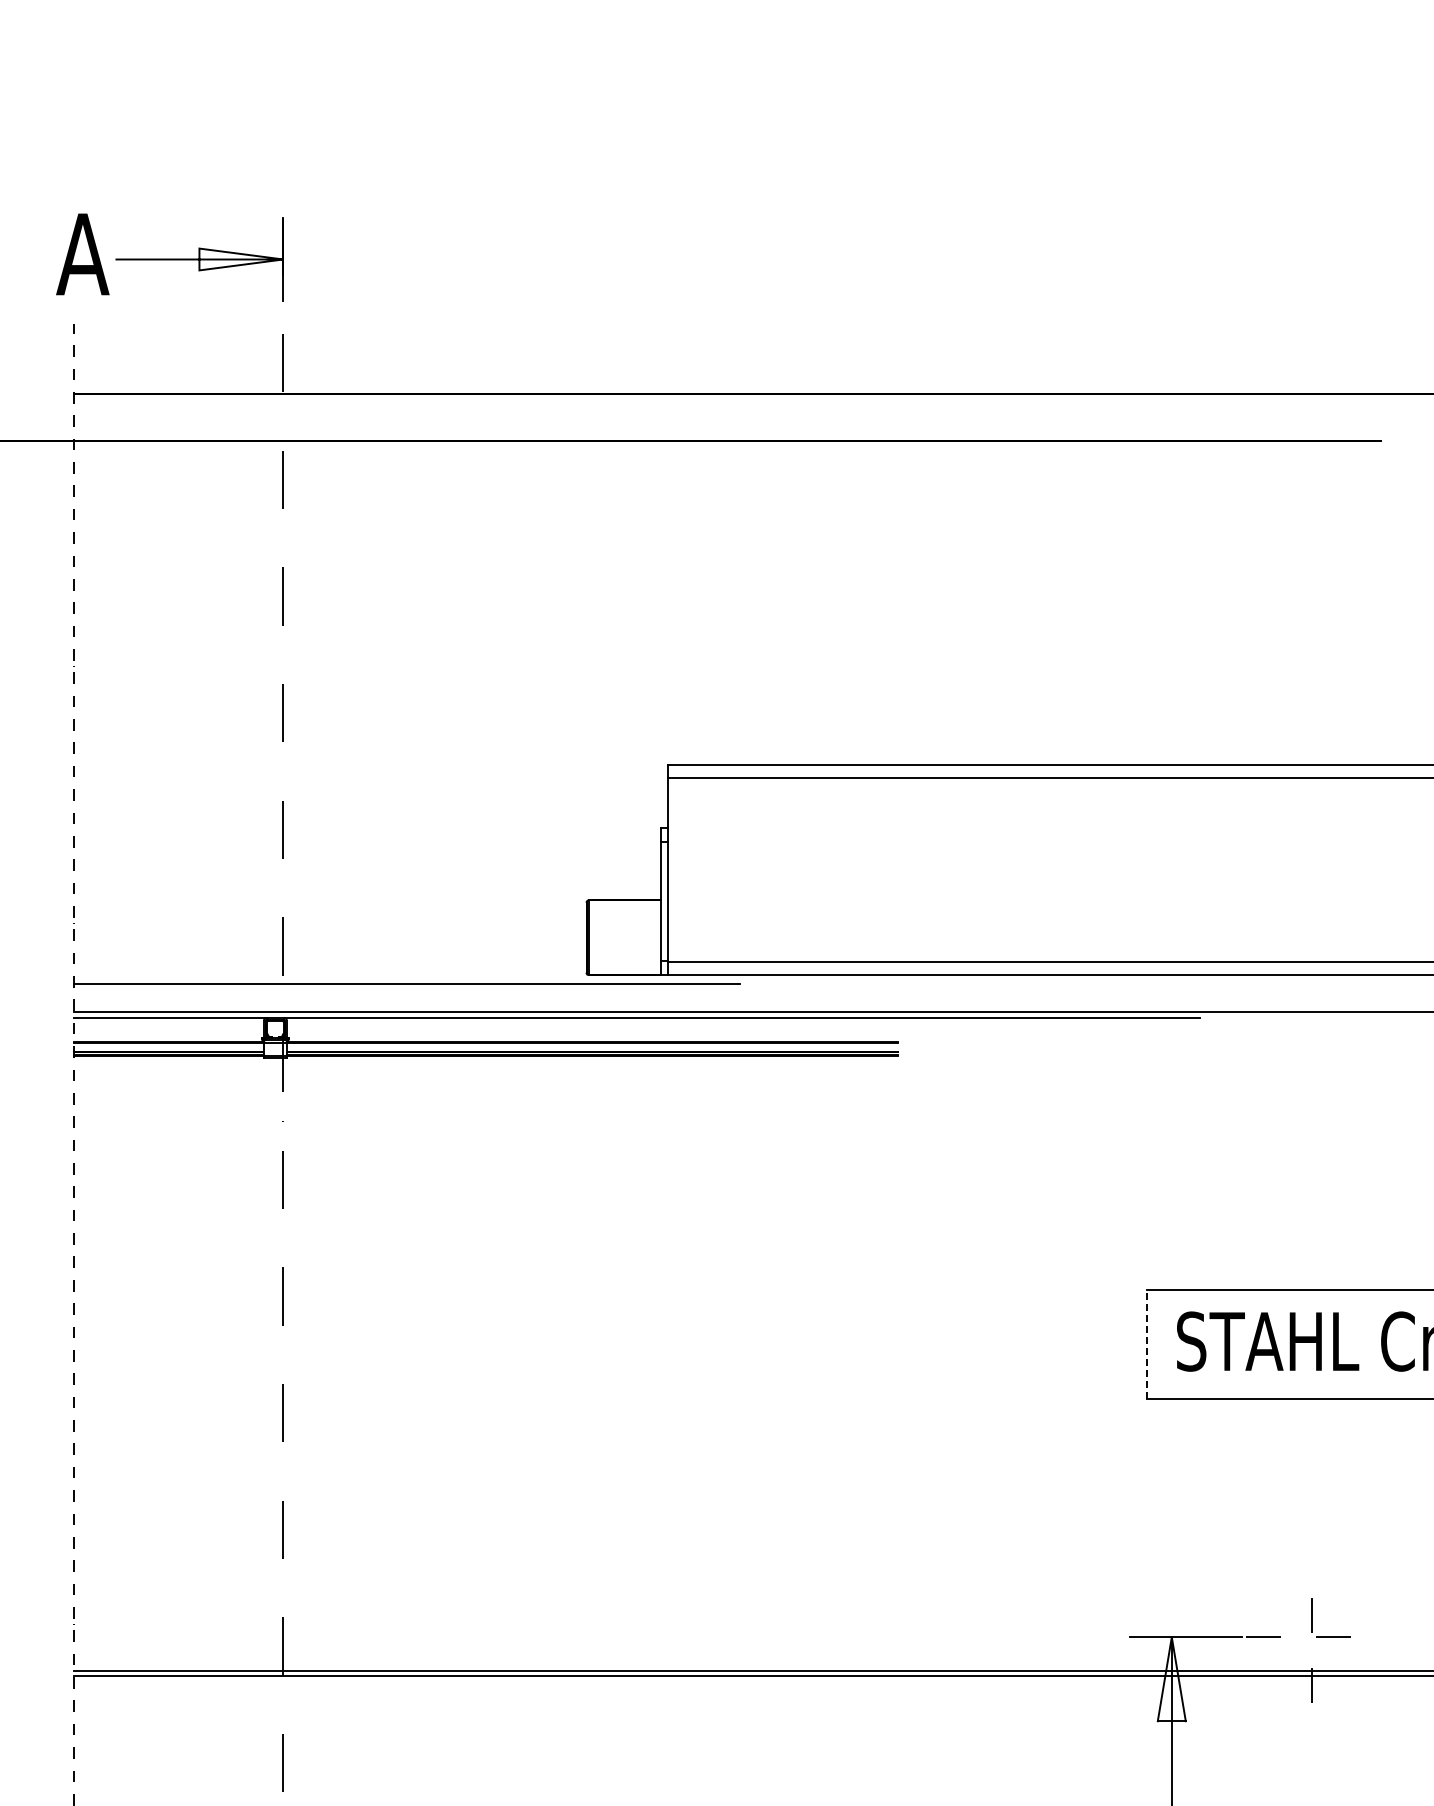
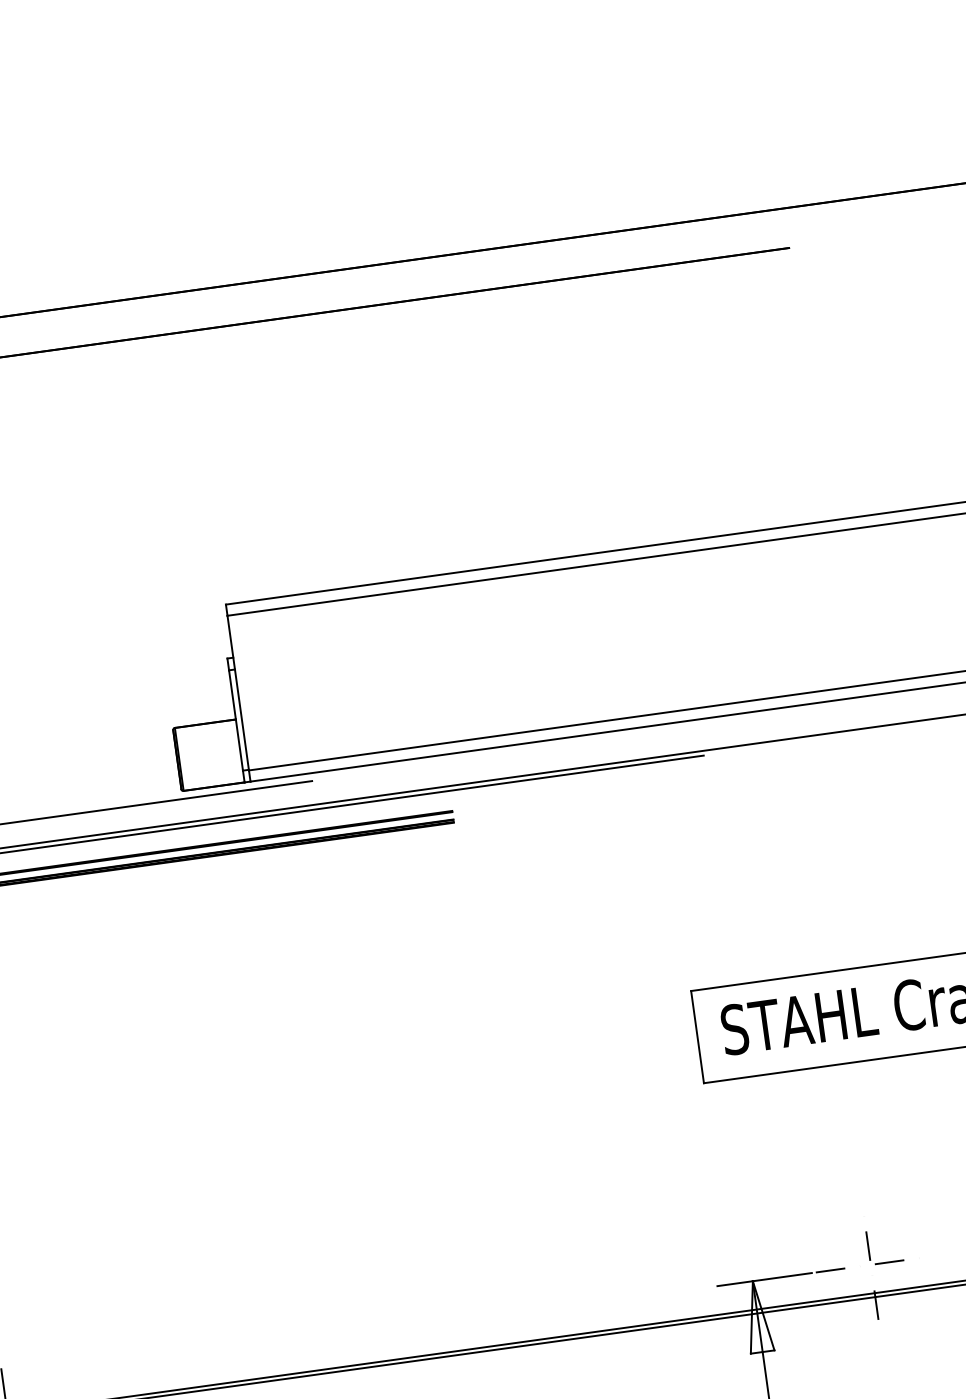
line: (1146, 1344) -> (697, 1037), dashed -> solid

